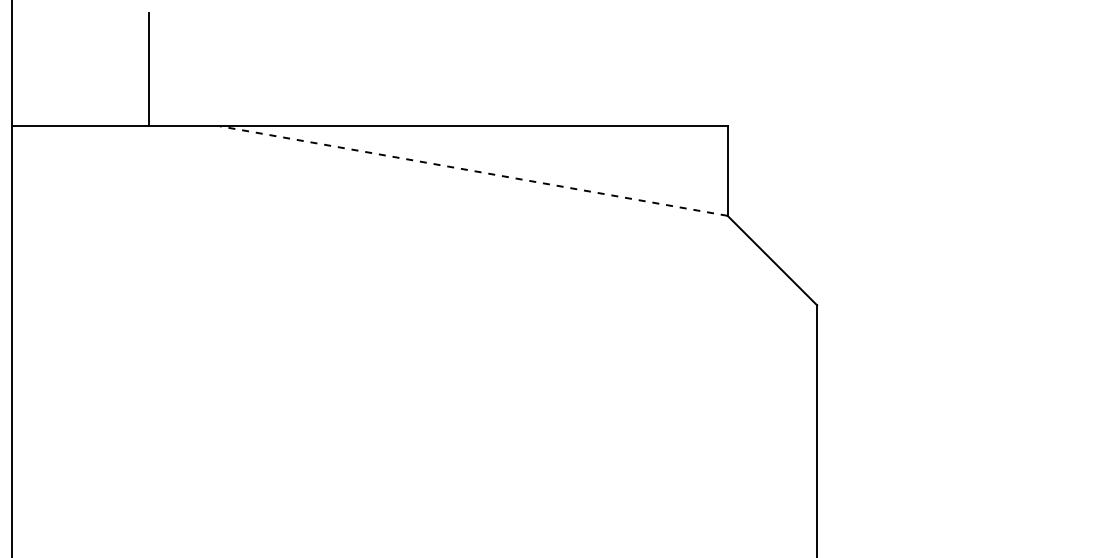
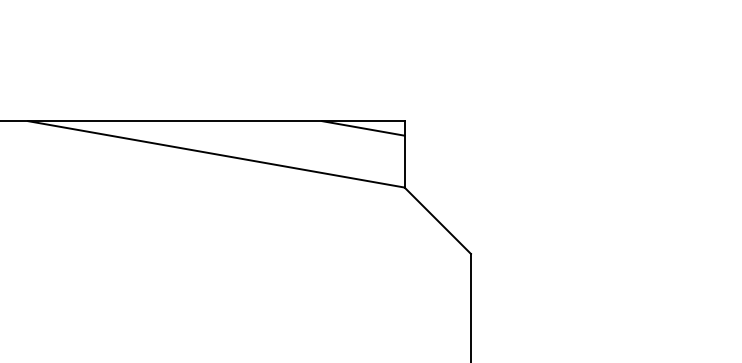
line: (671, 135) -> (362, 127), added
line: (473, 171) -> (216, 154), dashed -> solid

